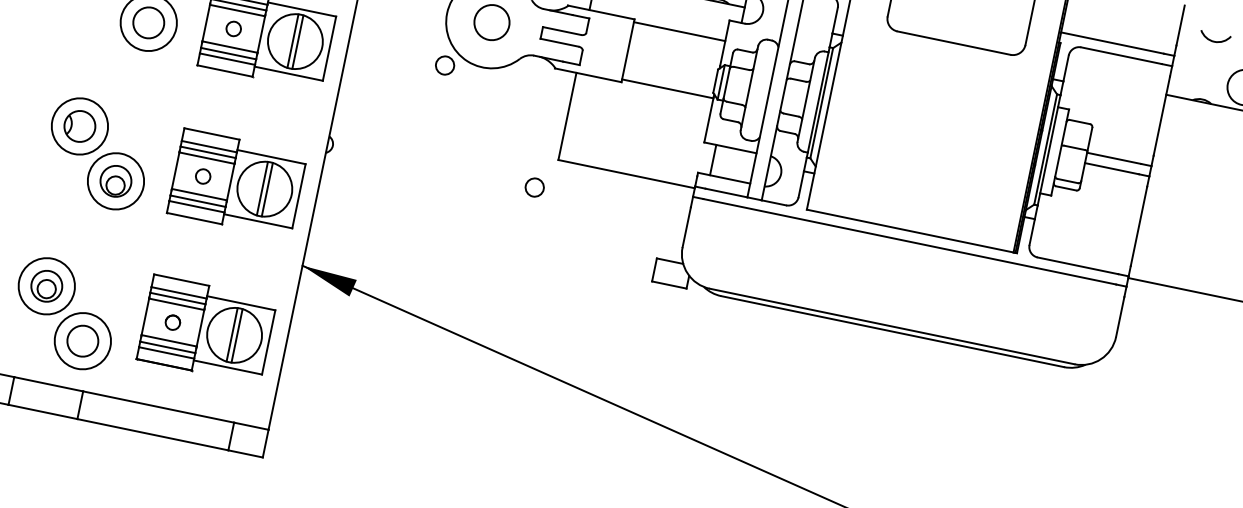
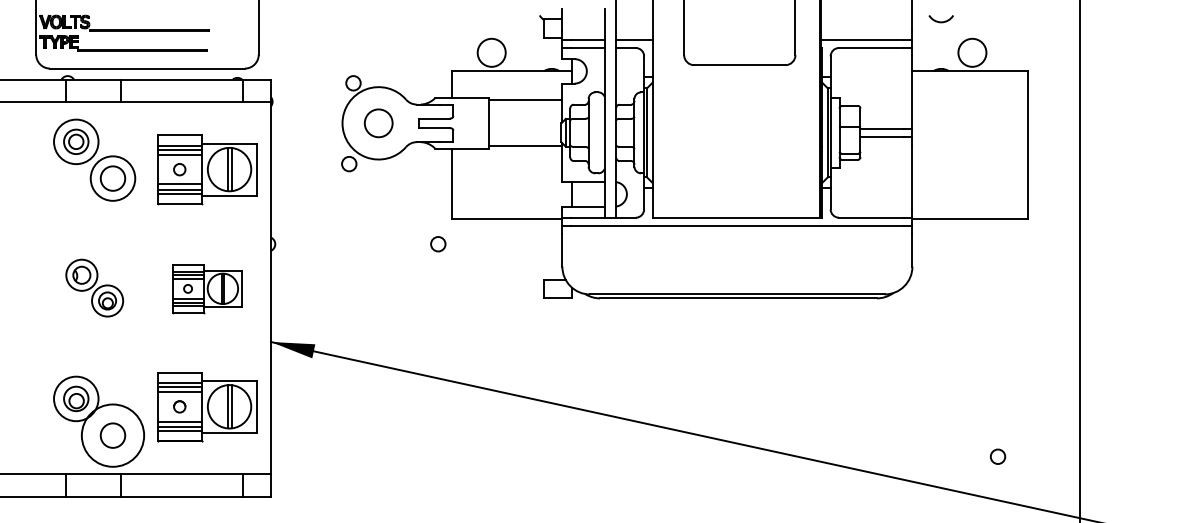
part: (97, 152) -> (94, 287), size x0.7
part: (237, 183) -> (207, 288), size x0.7
circle: (82, 340) -> (112, 435), size x1.4

